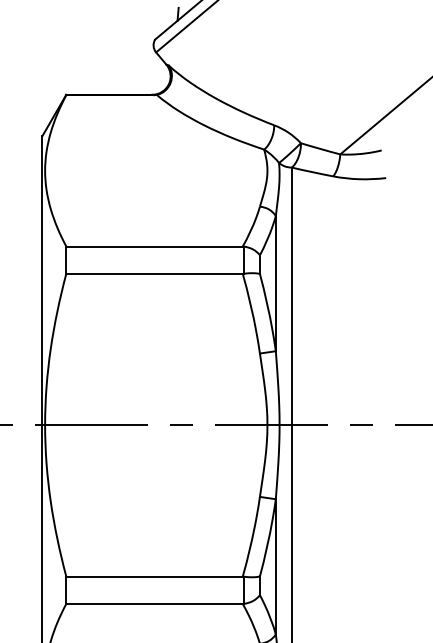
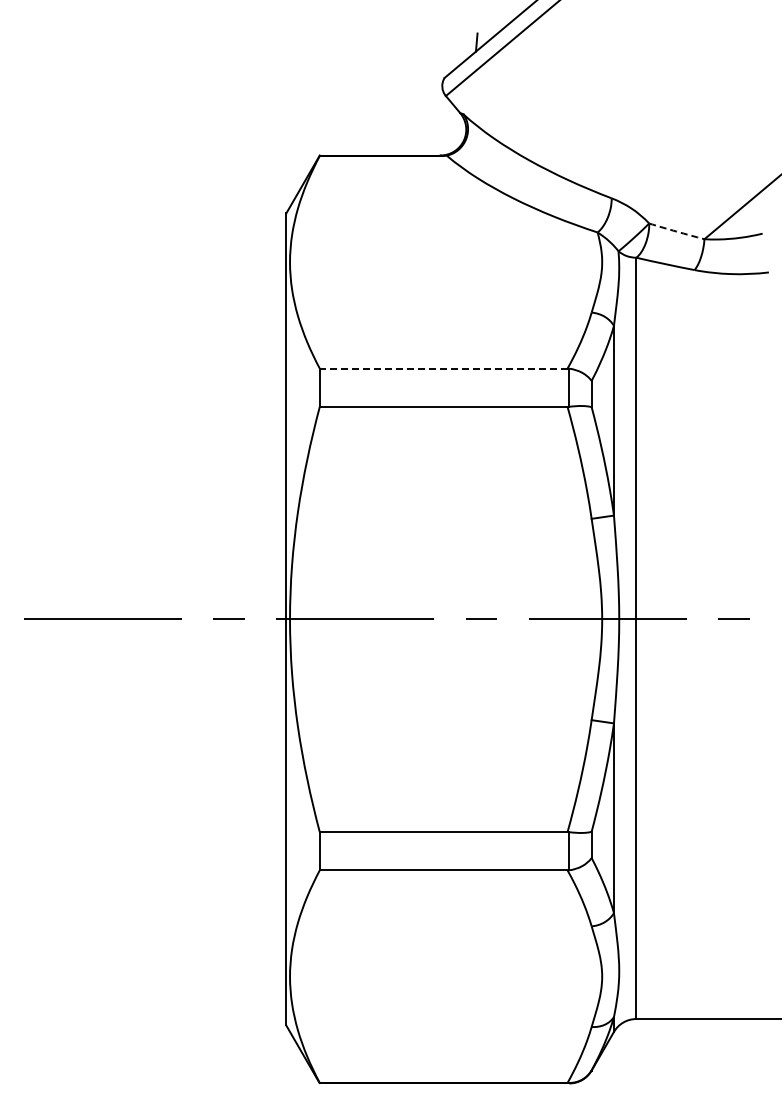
arc: (320, 148) -> (676, 231), solid -> dashed
line: (154, 246) -> (443, 368), solid -> dashed

